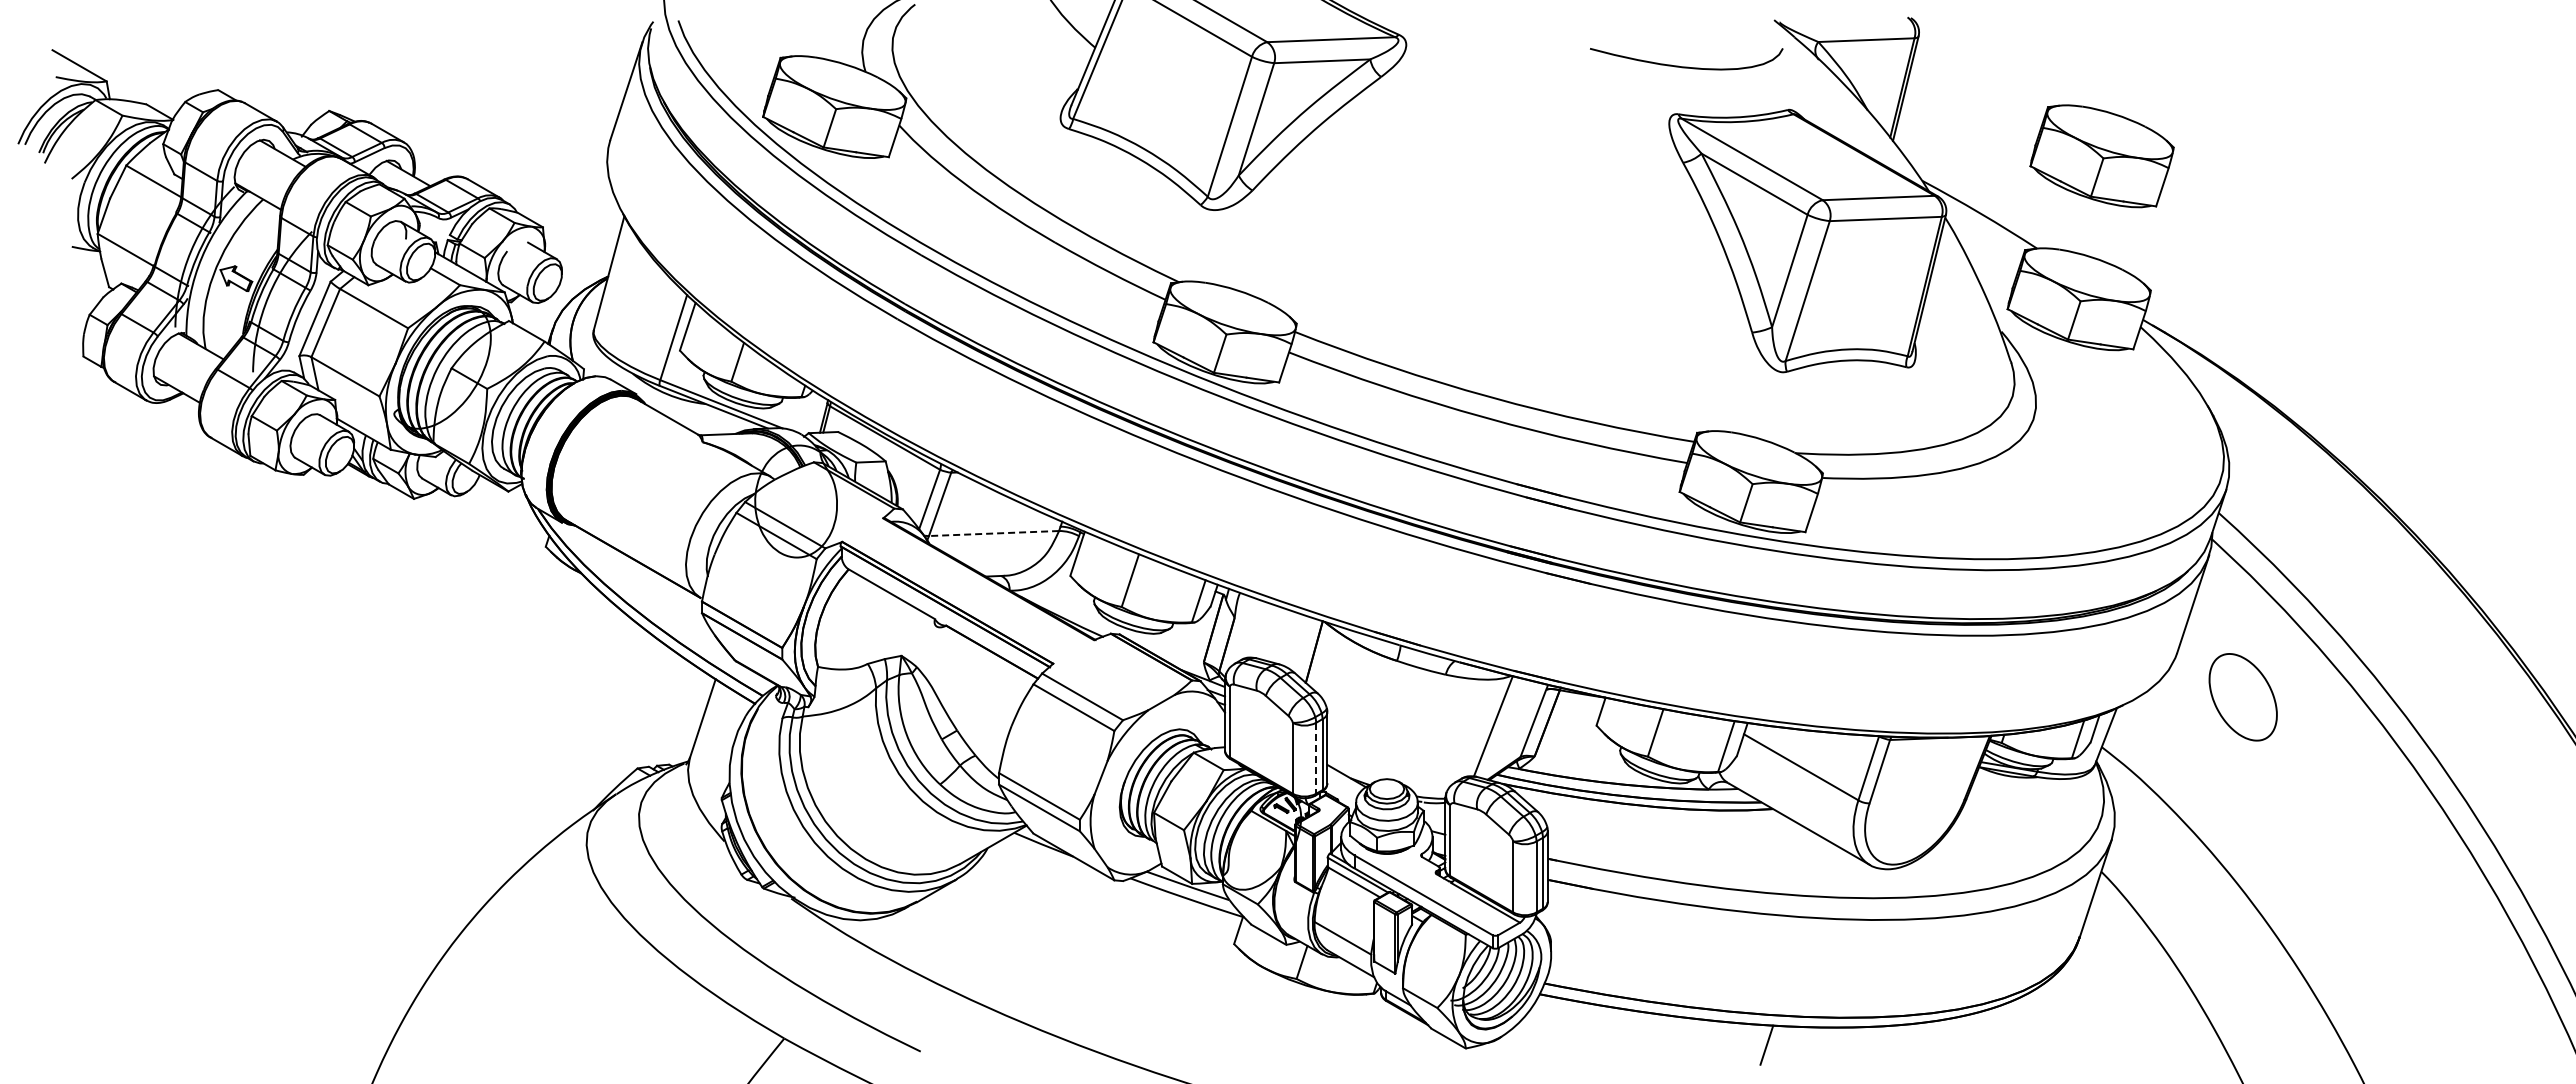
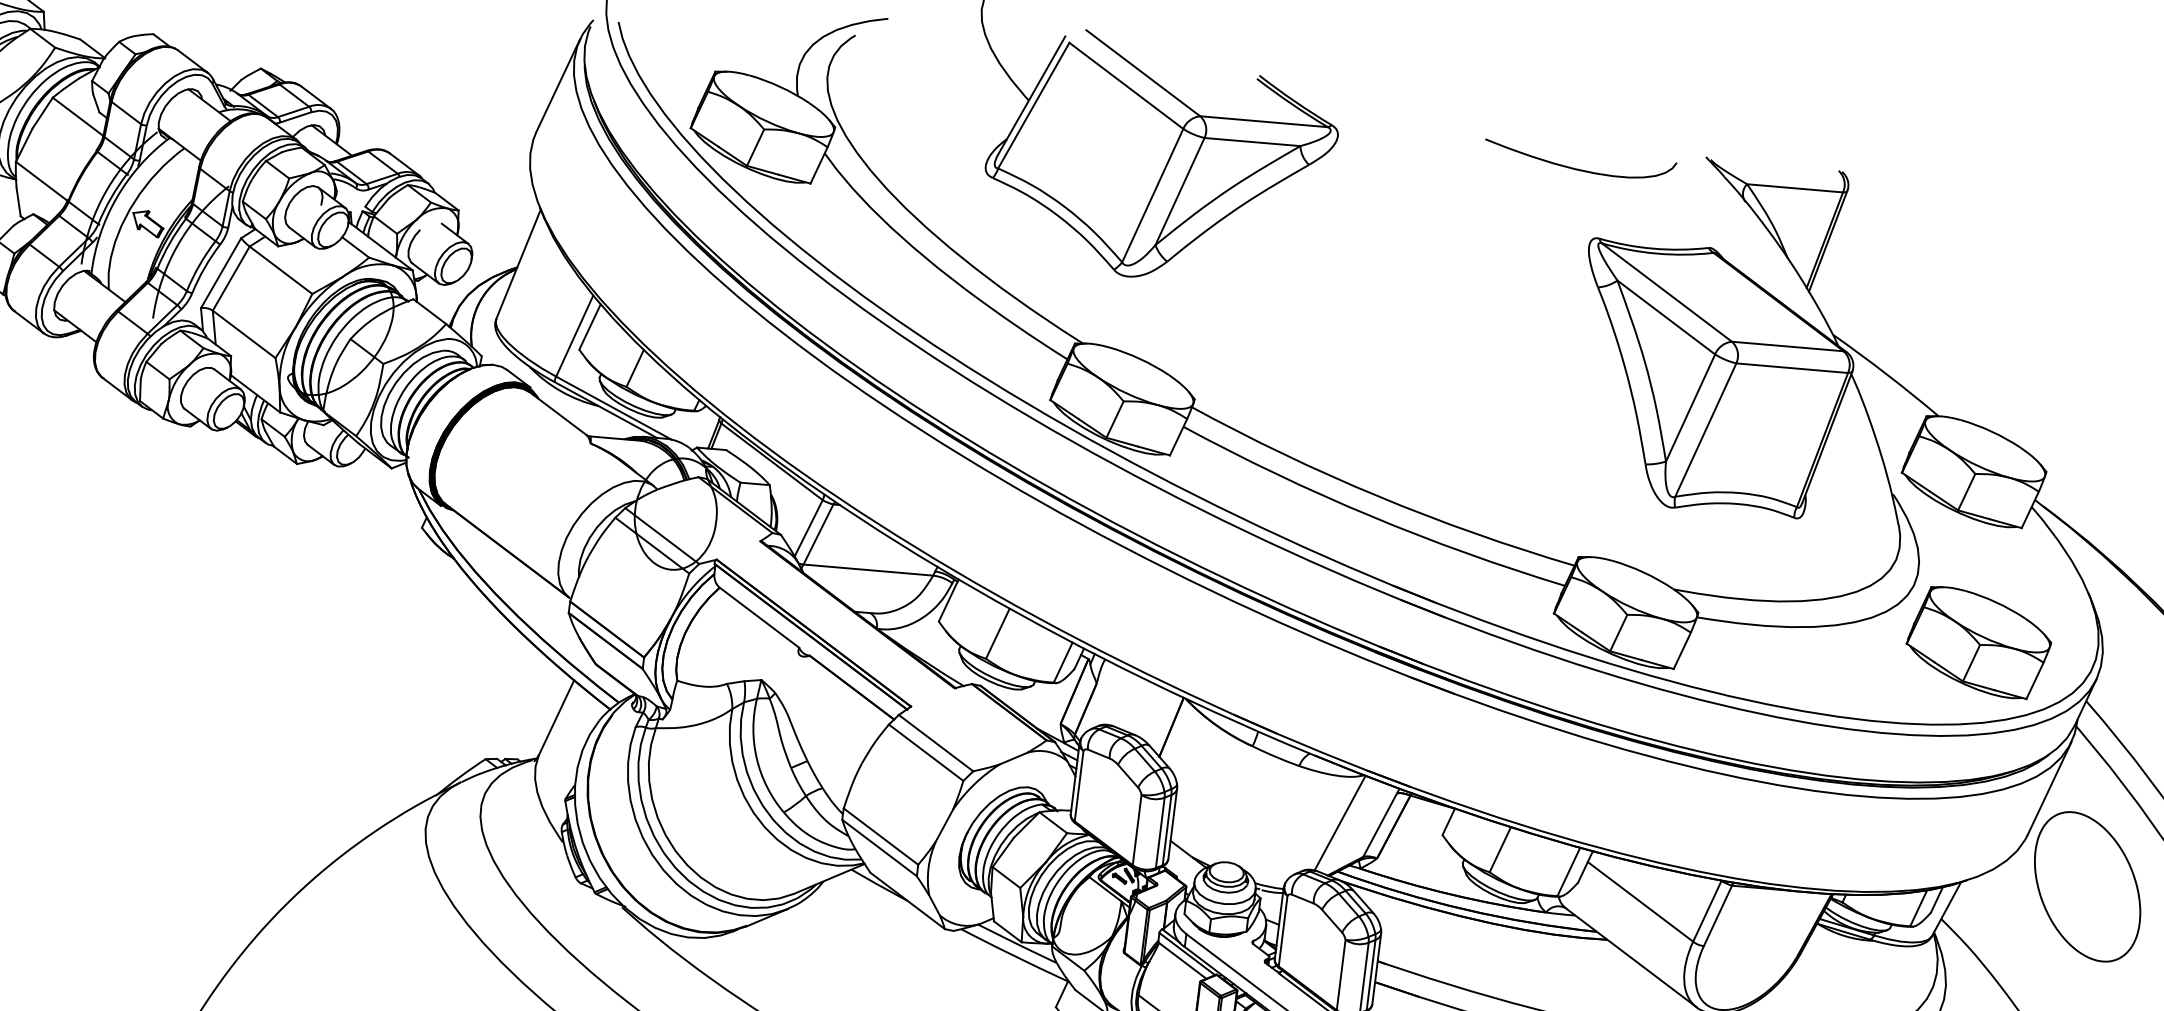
curve: (1686, 66) -> (1578, 168), moved
part: (2101, 156) -> (1978, 642), moved
line: (993, 533) -> (867, 569), dashed -> solid
part: (2243, 697) -> (2088, 887), size x1.67
line: (1316, 758) -> (1160, 833), dashed -> solid

